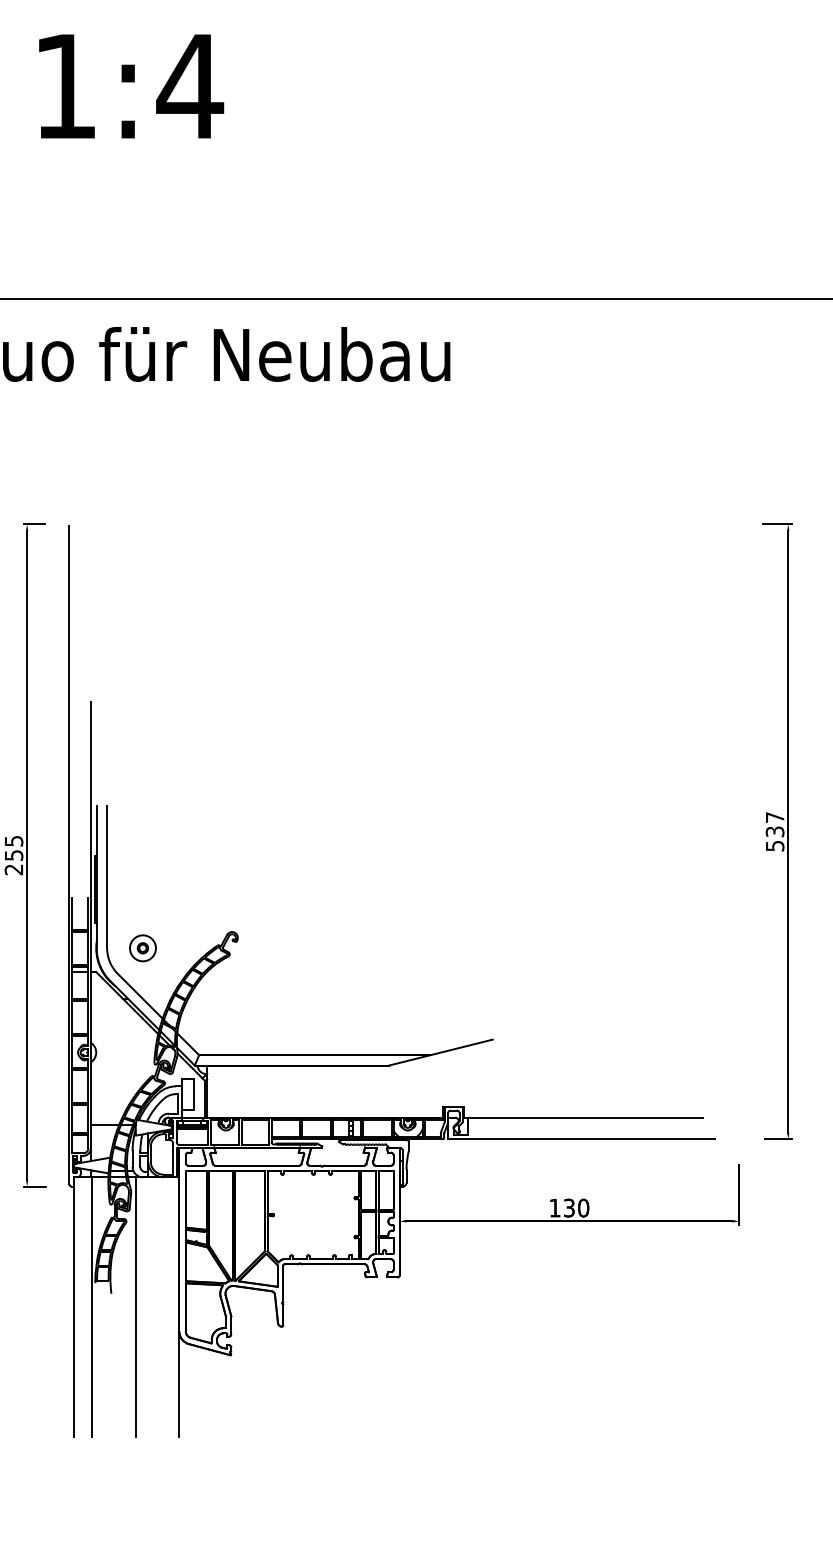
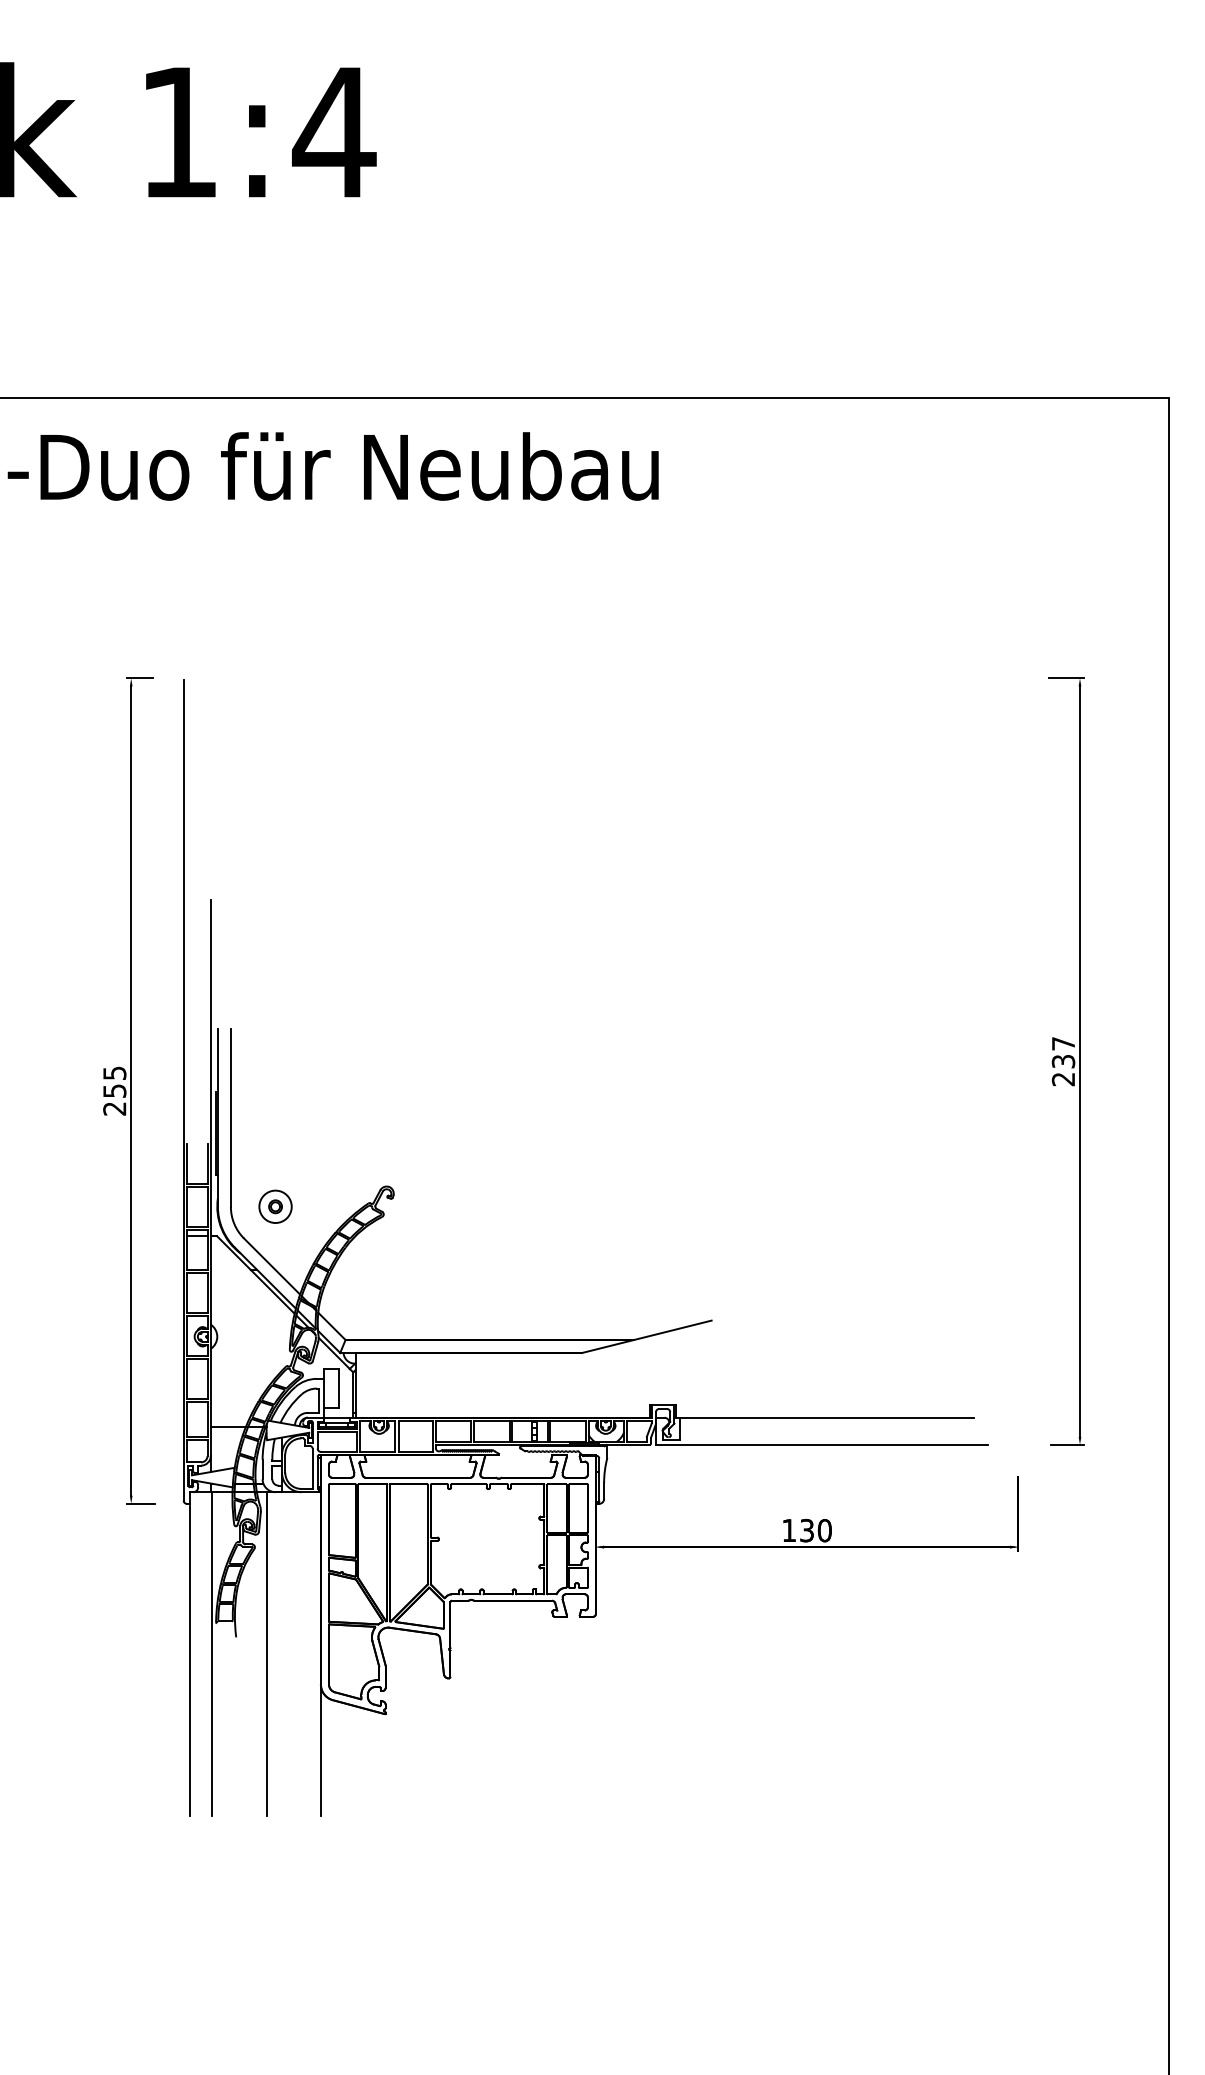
text: (775, 846) -> (1063, 1079), 537 -> 237

